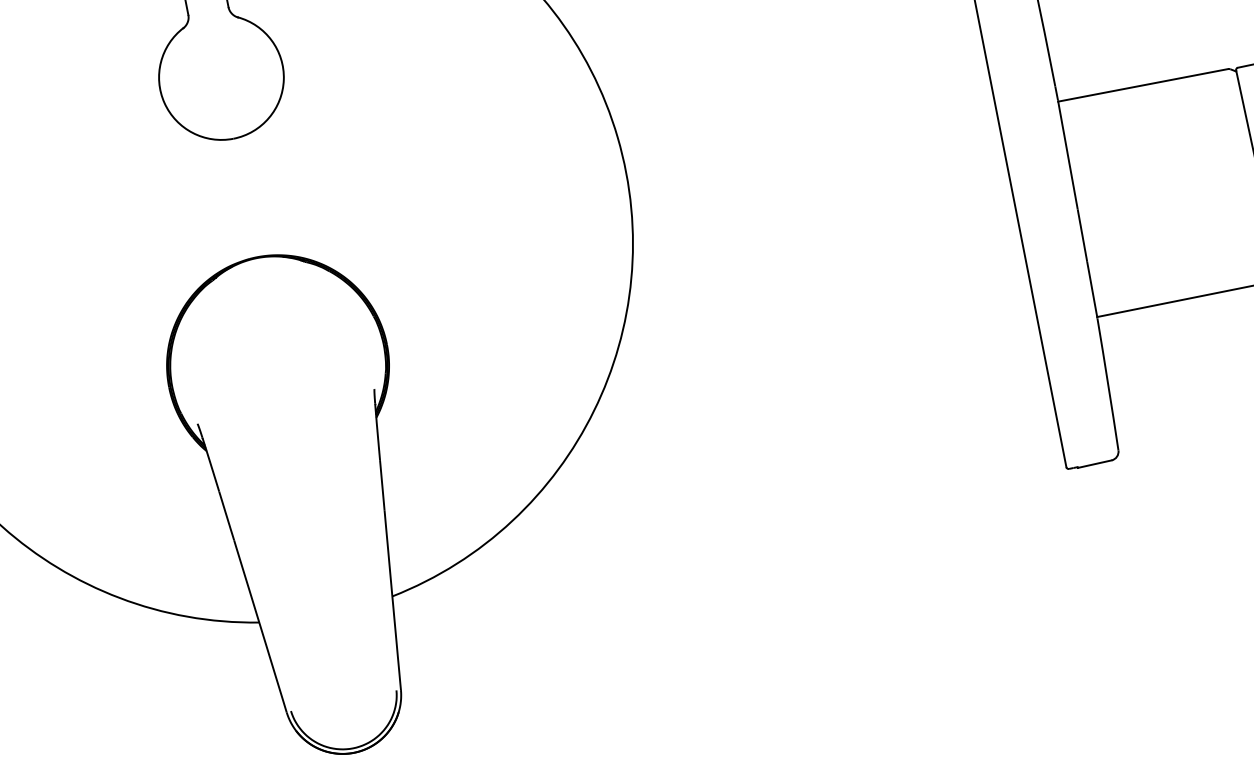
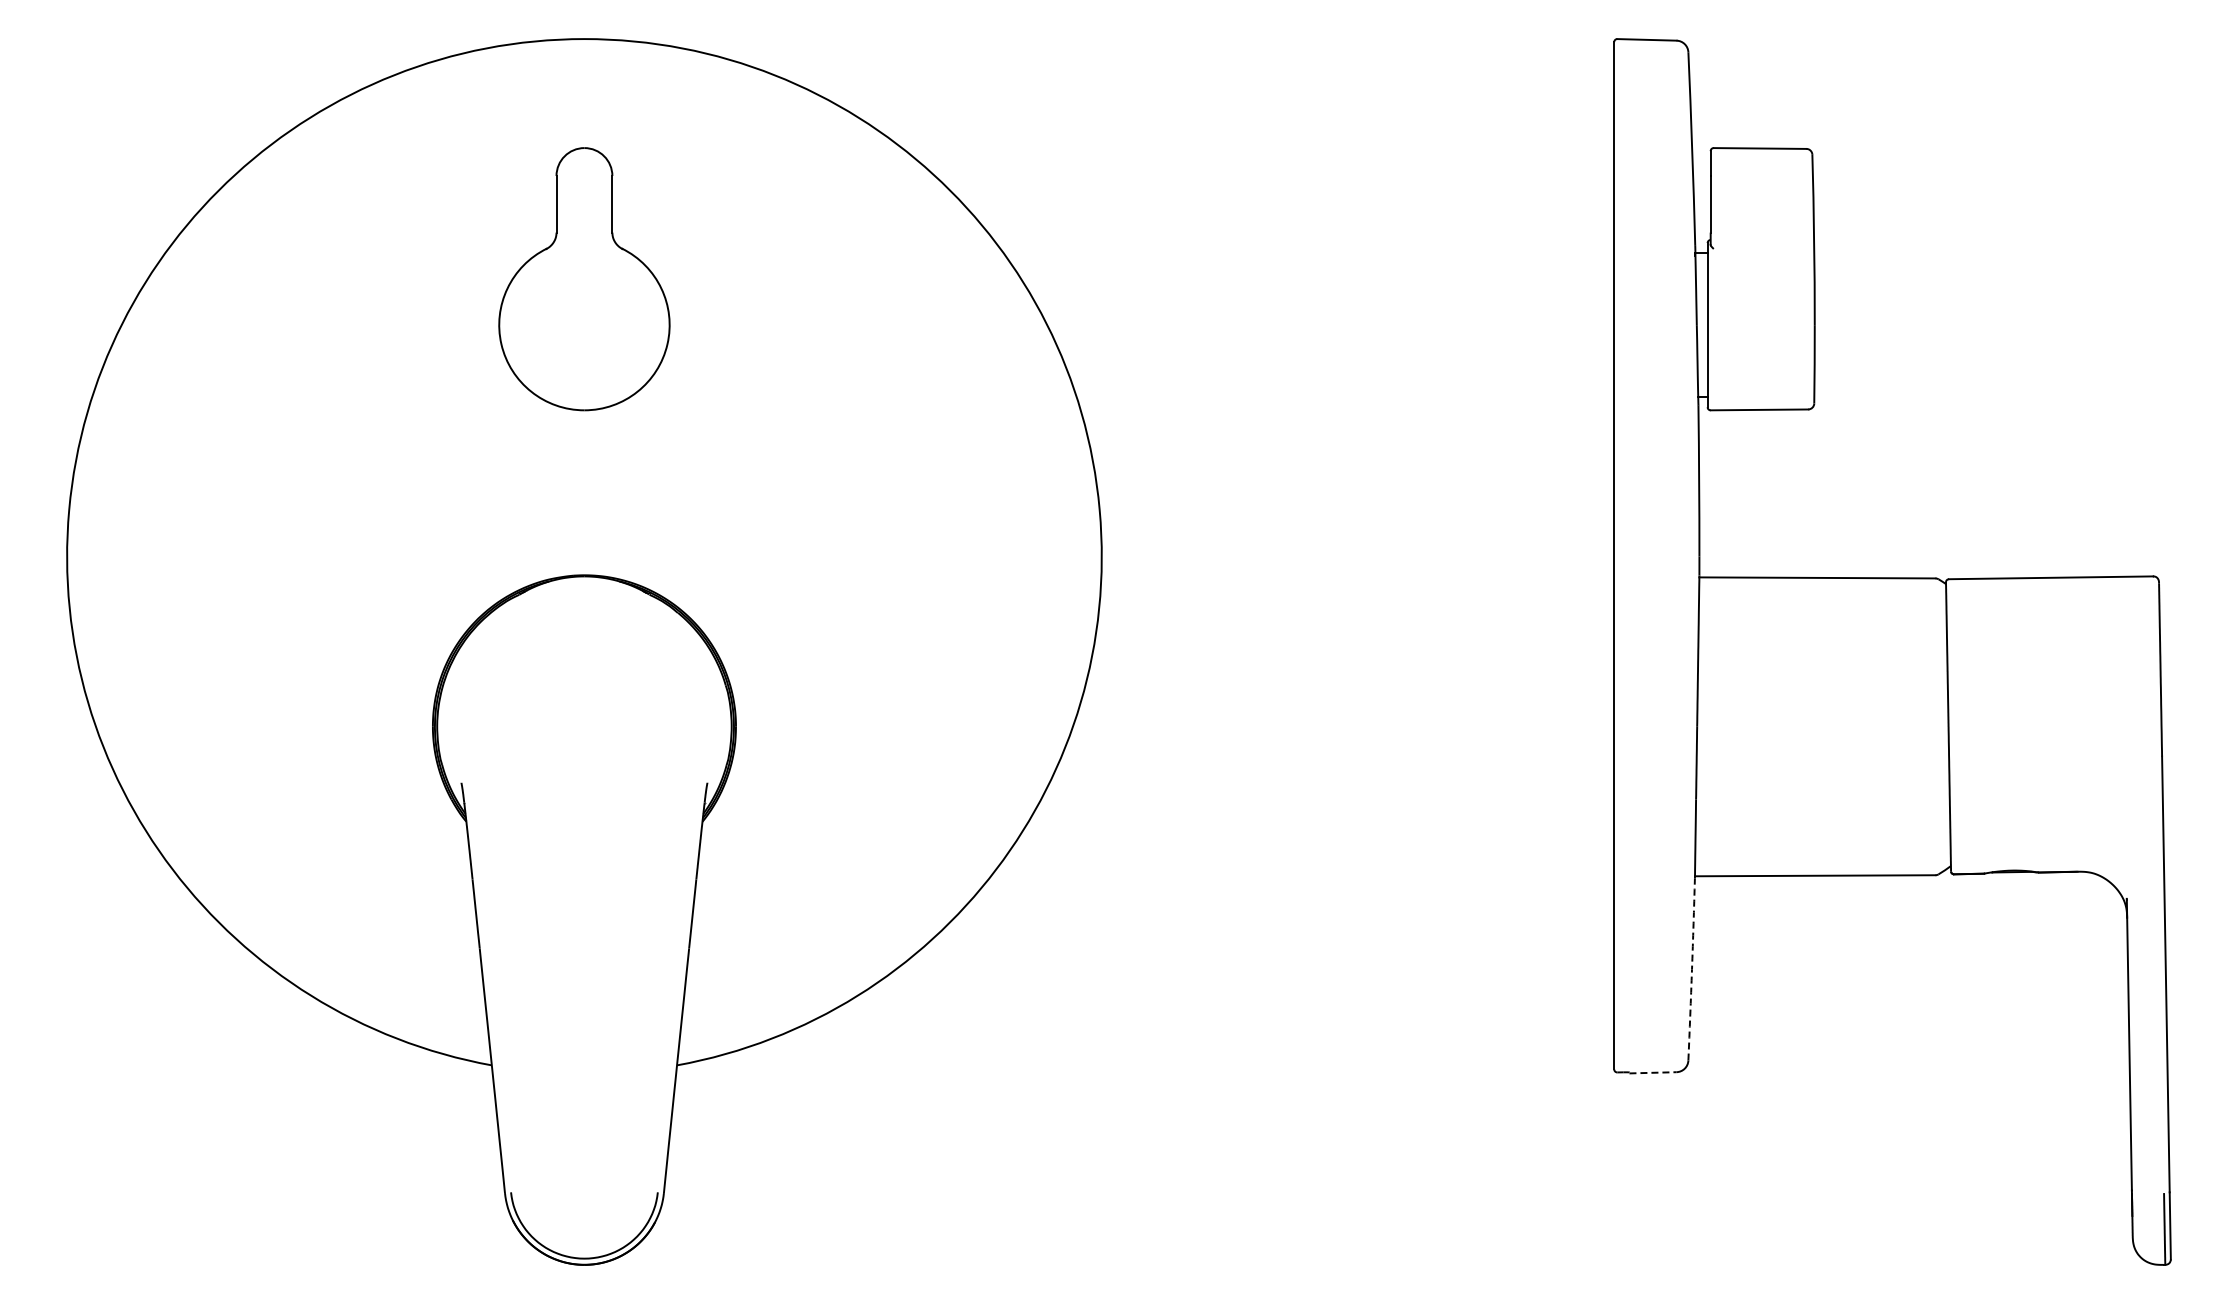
arc: (1108, 384) -> (1692, 969), solid -> dashed
line: (1094, 464) -> (1652, 1072), solid -> dashed

